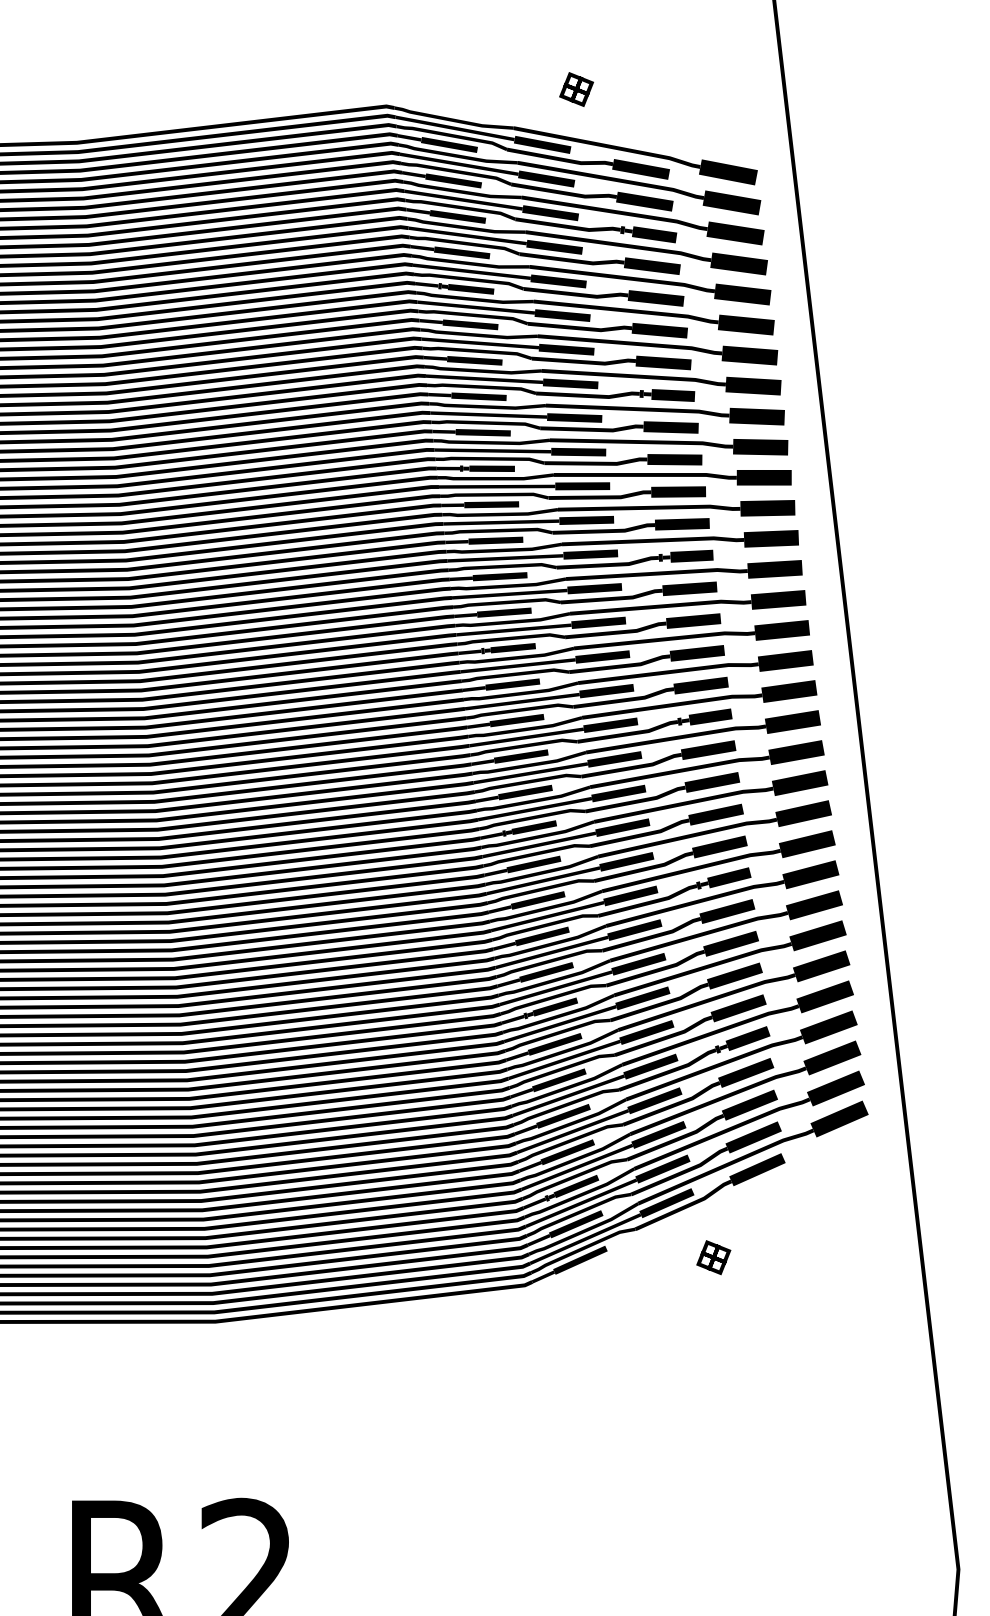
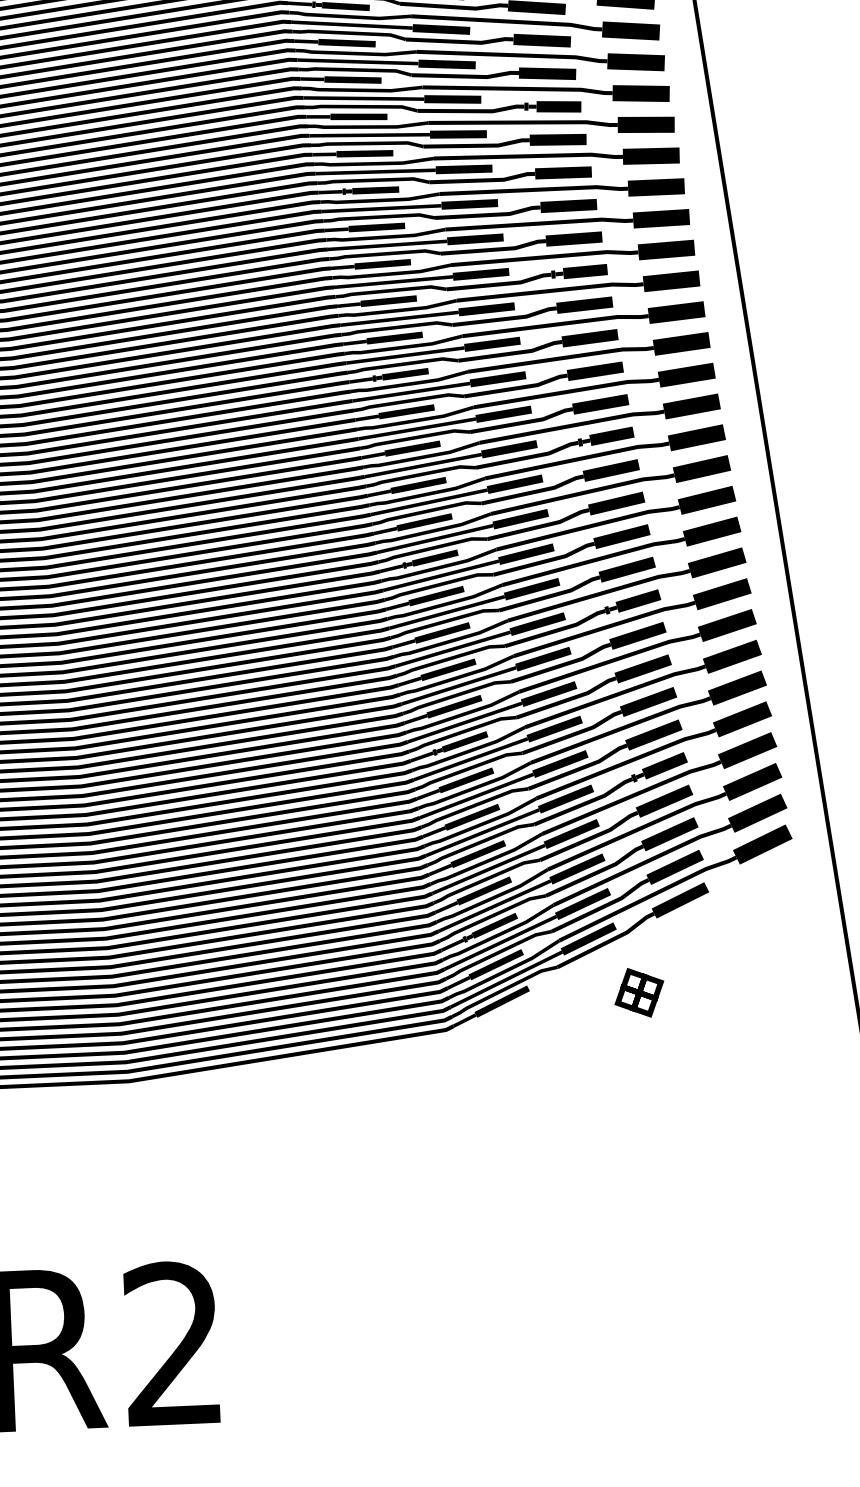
part: (713, 1257) -> (639, 992), size x1.4

